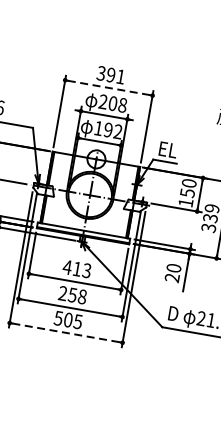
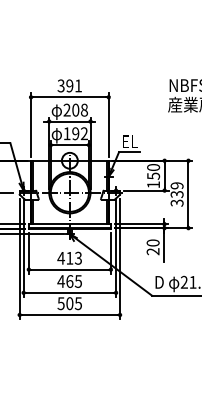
line: (108, 88) -> (69, 97), dashed -> solid
text: (72, 295) -> (69, 281), 258 -> 465
line: (65, 332) -> (69, 314), dashed -> solid

